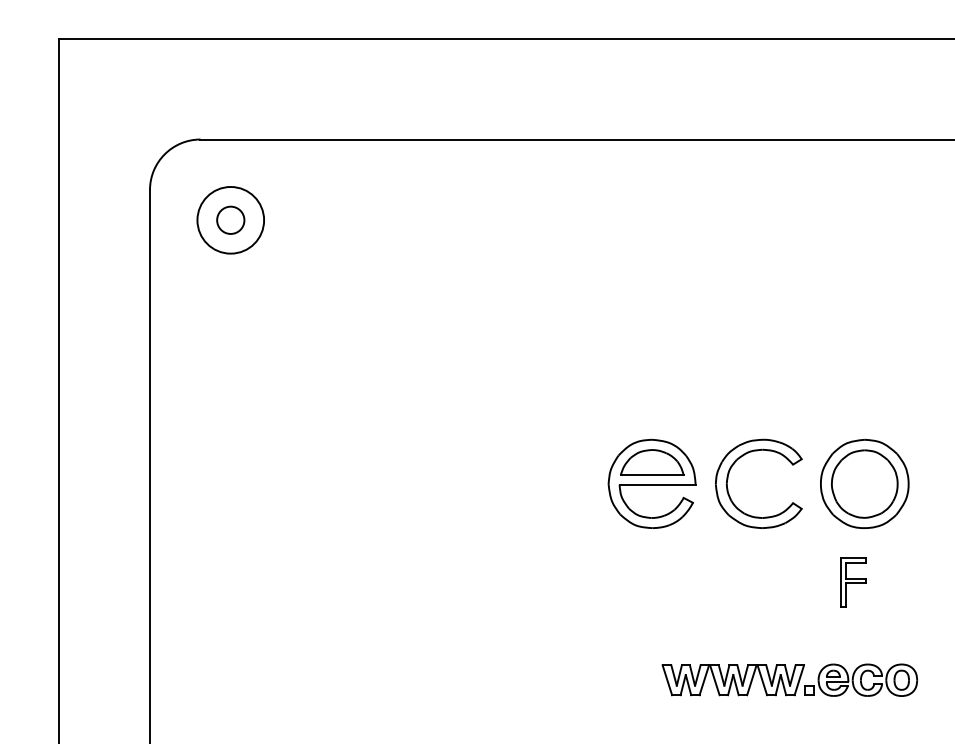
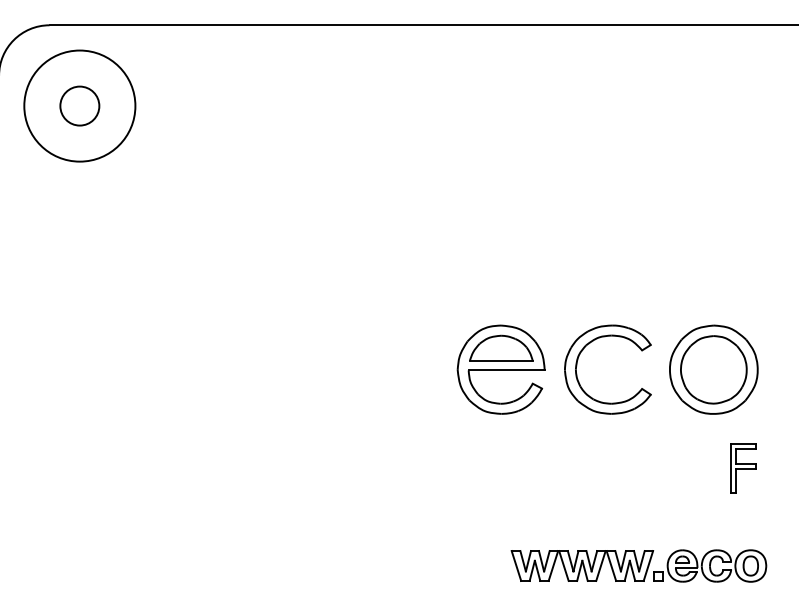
circle: (230, 219) -> (79, 105), size x1.43
circle: (230, 219) -> (79, 105), size x1.67
part: (853, 582) -> (743, 468), moved

